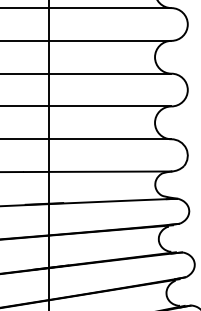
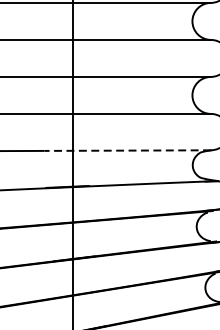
line: (97, 171) -> (127, 150), solid -> dashed

